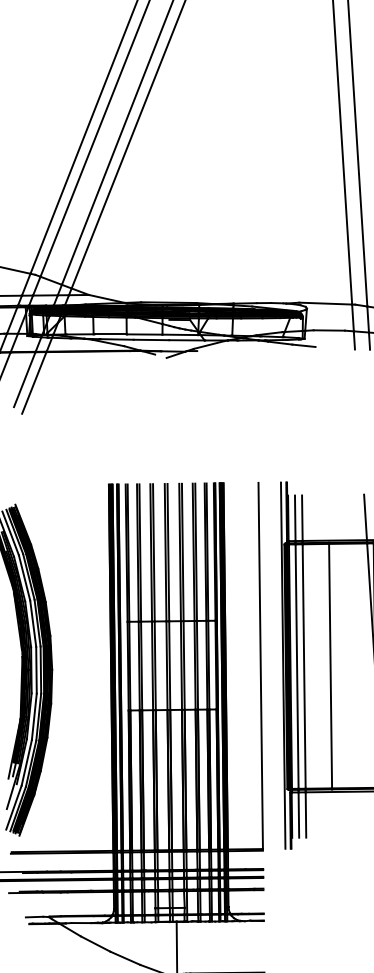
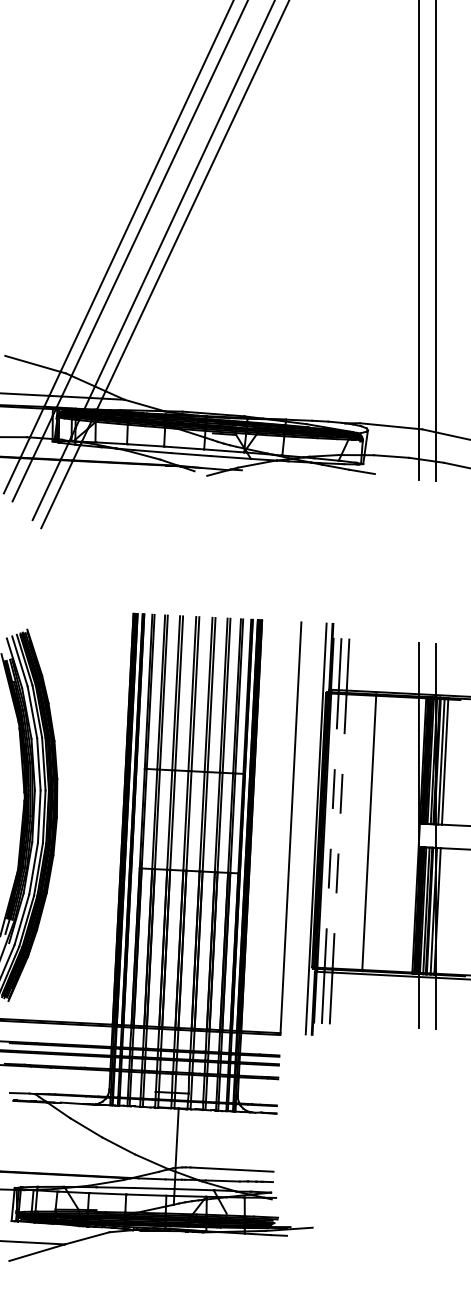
line: (296, 666) -> (331, 830), solid -> dashed
line: (304, 666) -> (339, 831), solid -> dashed

